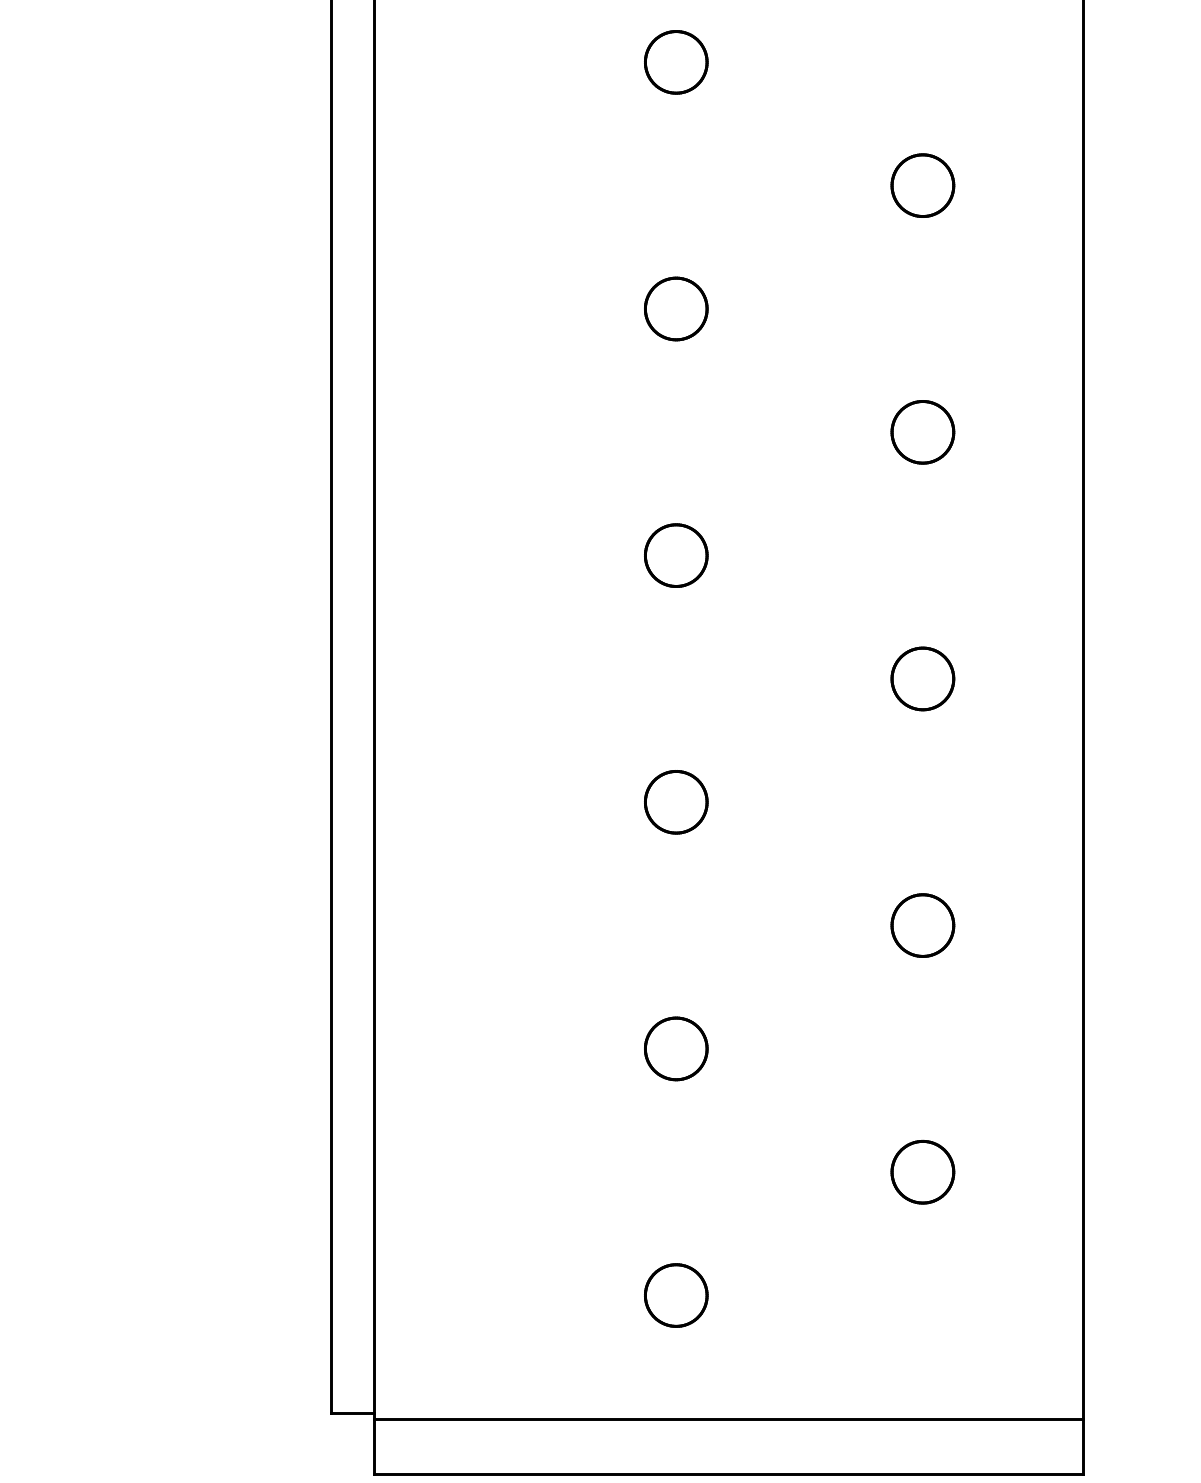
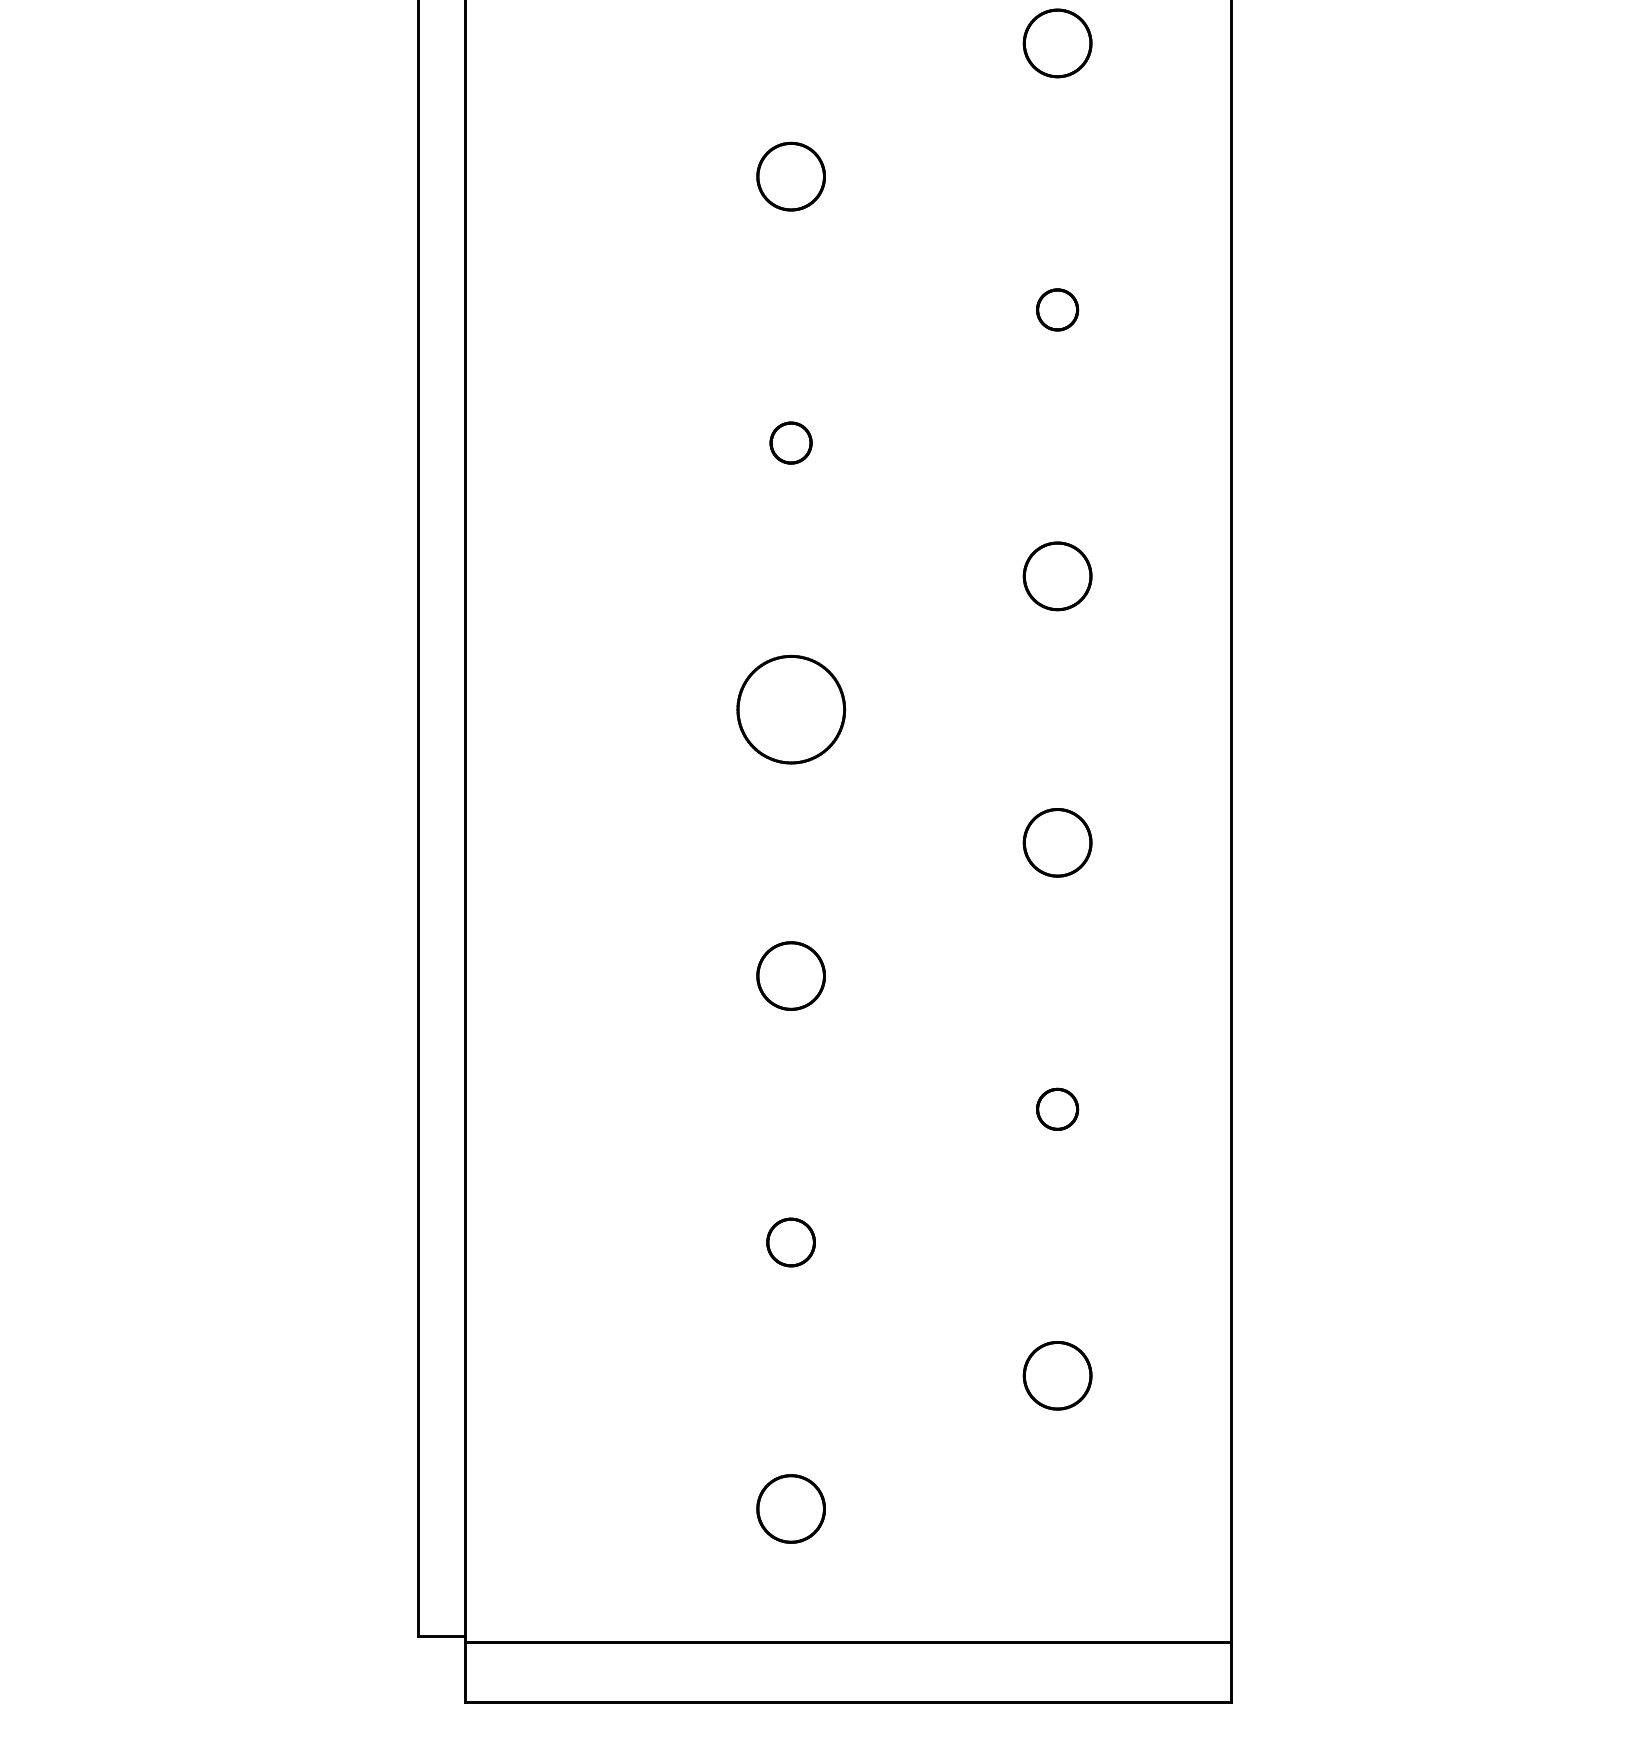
part: (922, 185) -> (1057, 309), size x0.6
part: (675, 308) -> (790, 442), size x0.6
part: (675, 555) -> (790, 709), size x1.6
part: (922, 925) -> (1057, 1109), size x0.6
part: (675, 1048) -> (790, 1242), size x0.7

